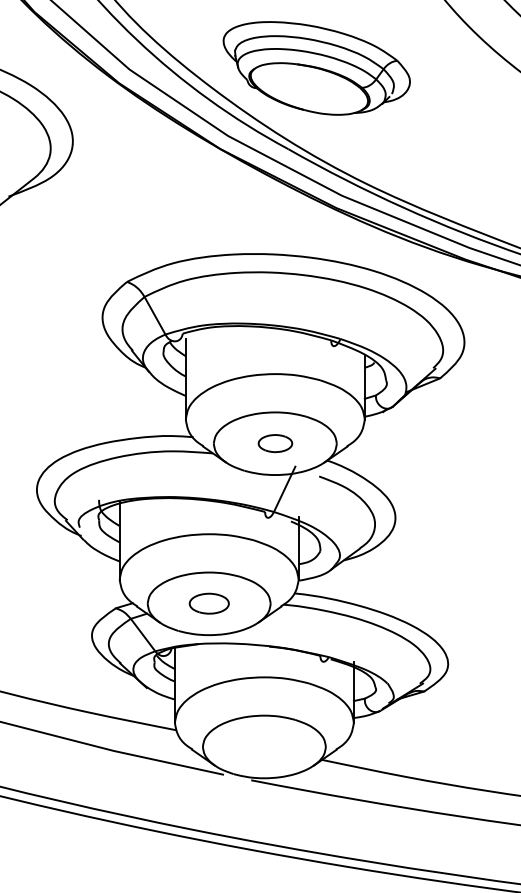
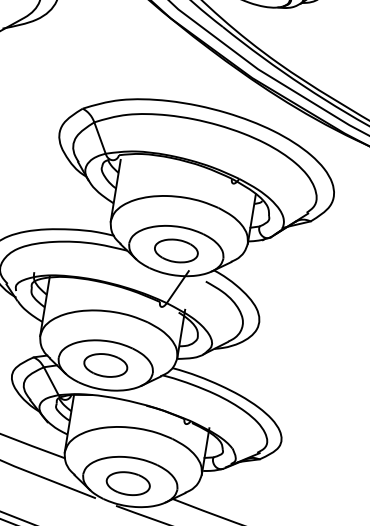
part: (275, 443) -> (176, 250), size x1.67
part: (209, 603) -> (106, 365), size x1.43
part: (262, 749) -> (128, 483), added

